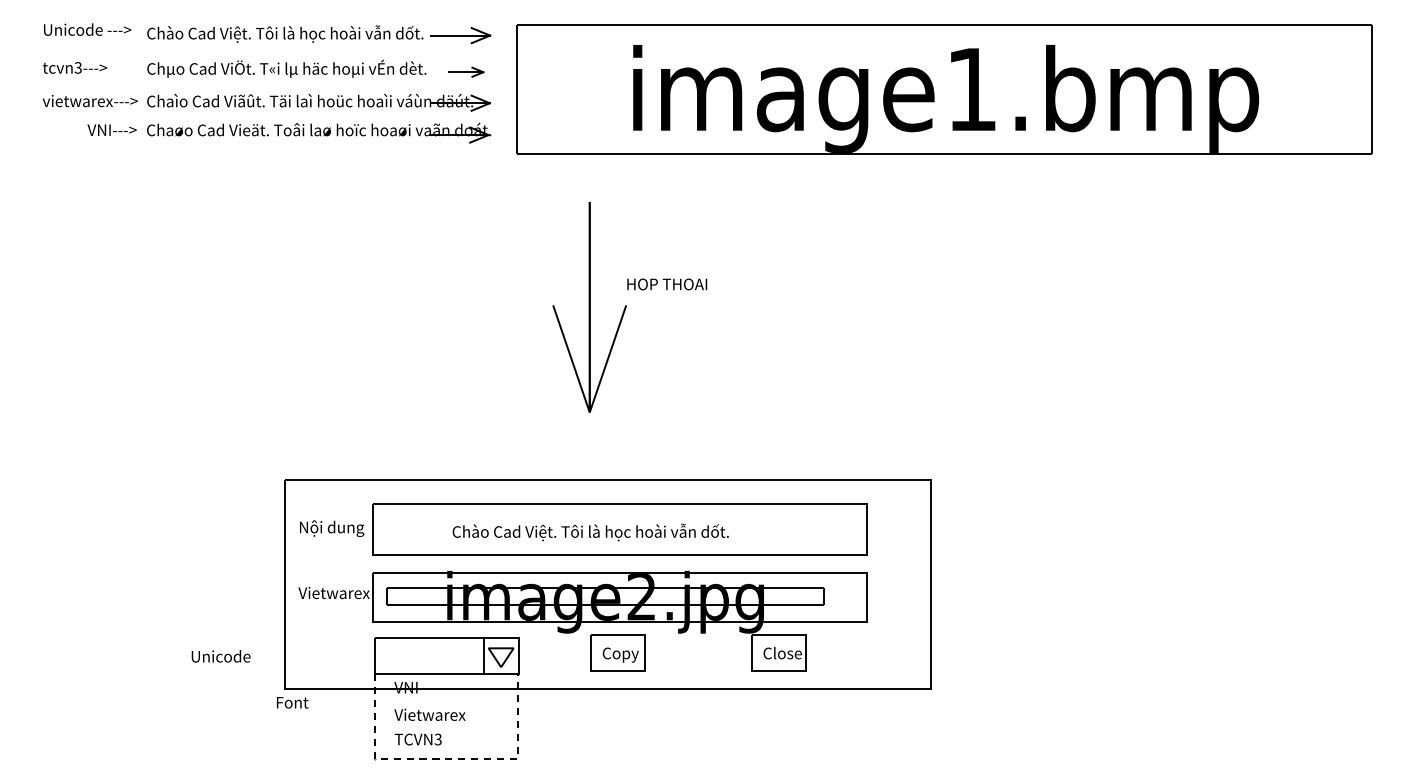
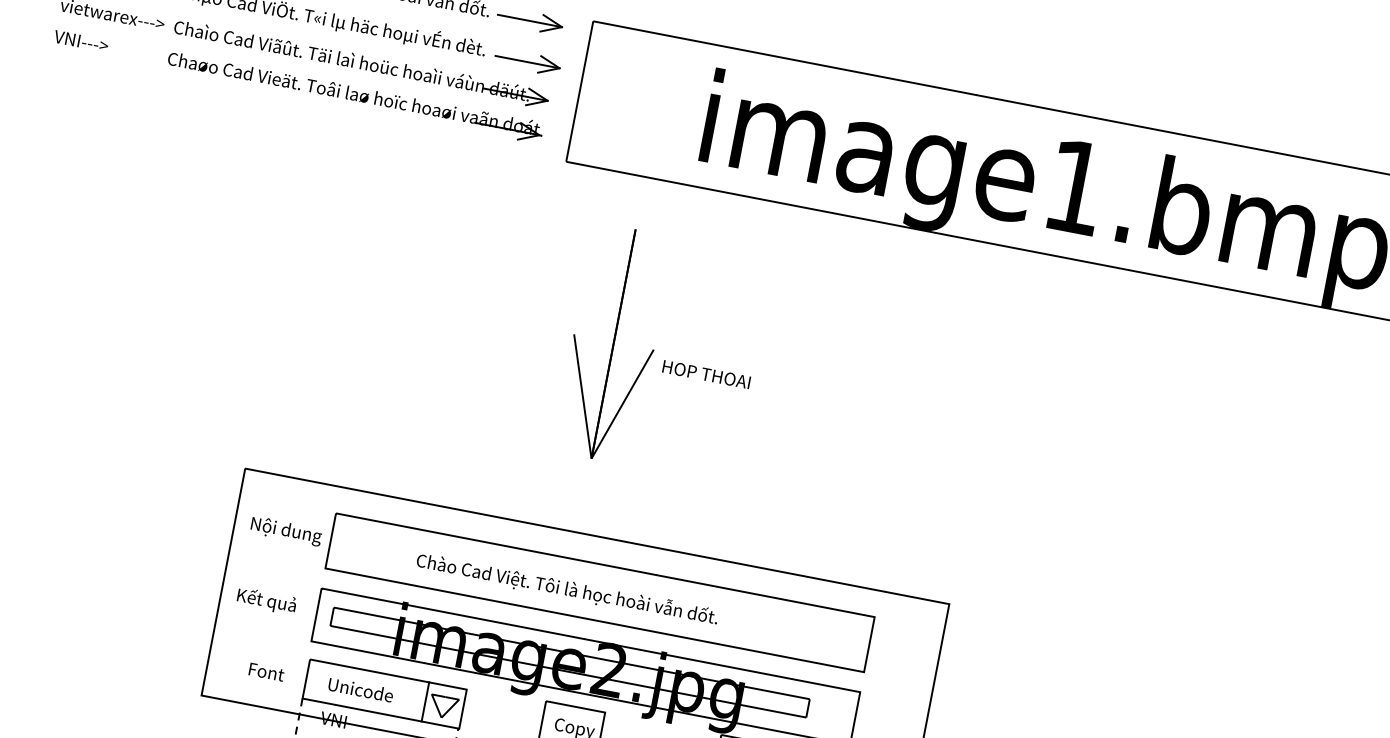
part: (465, 71) -> (527, 61), size x1.67
text: (111, 129) -> (80, 40), moved
text: (667, 284) -> (706, 374), moved
text: (333, 593) -> (274, 602), Vietwarex -> Kết quả
text: (220, 656) -> (360, 689), moved
text: (292, 702) -> (266, 671), moved

